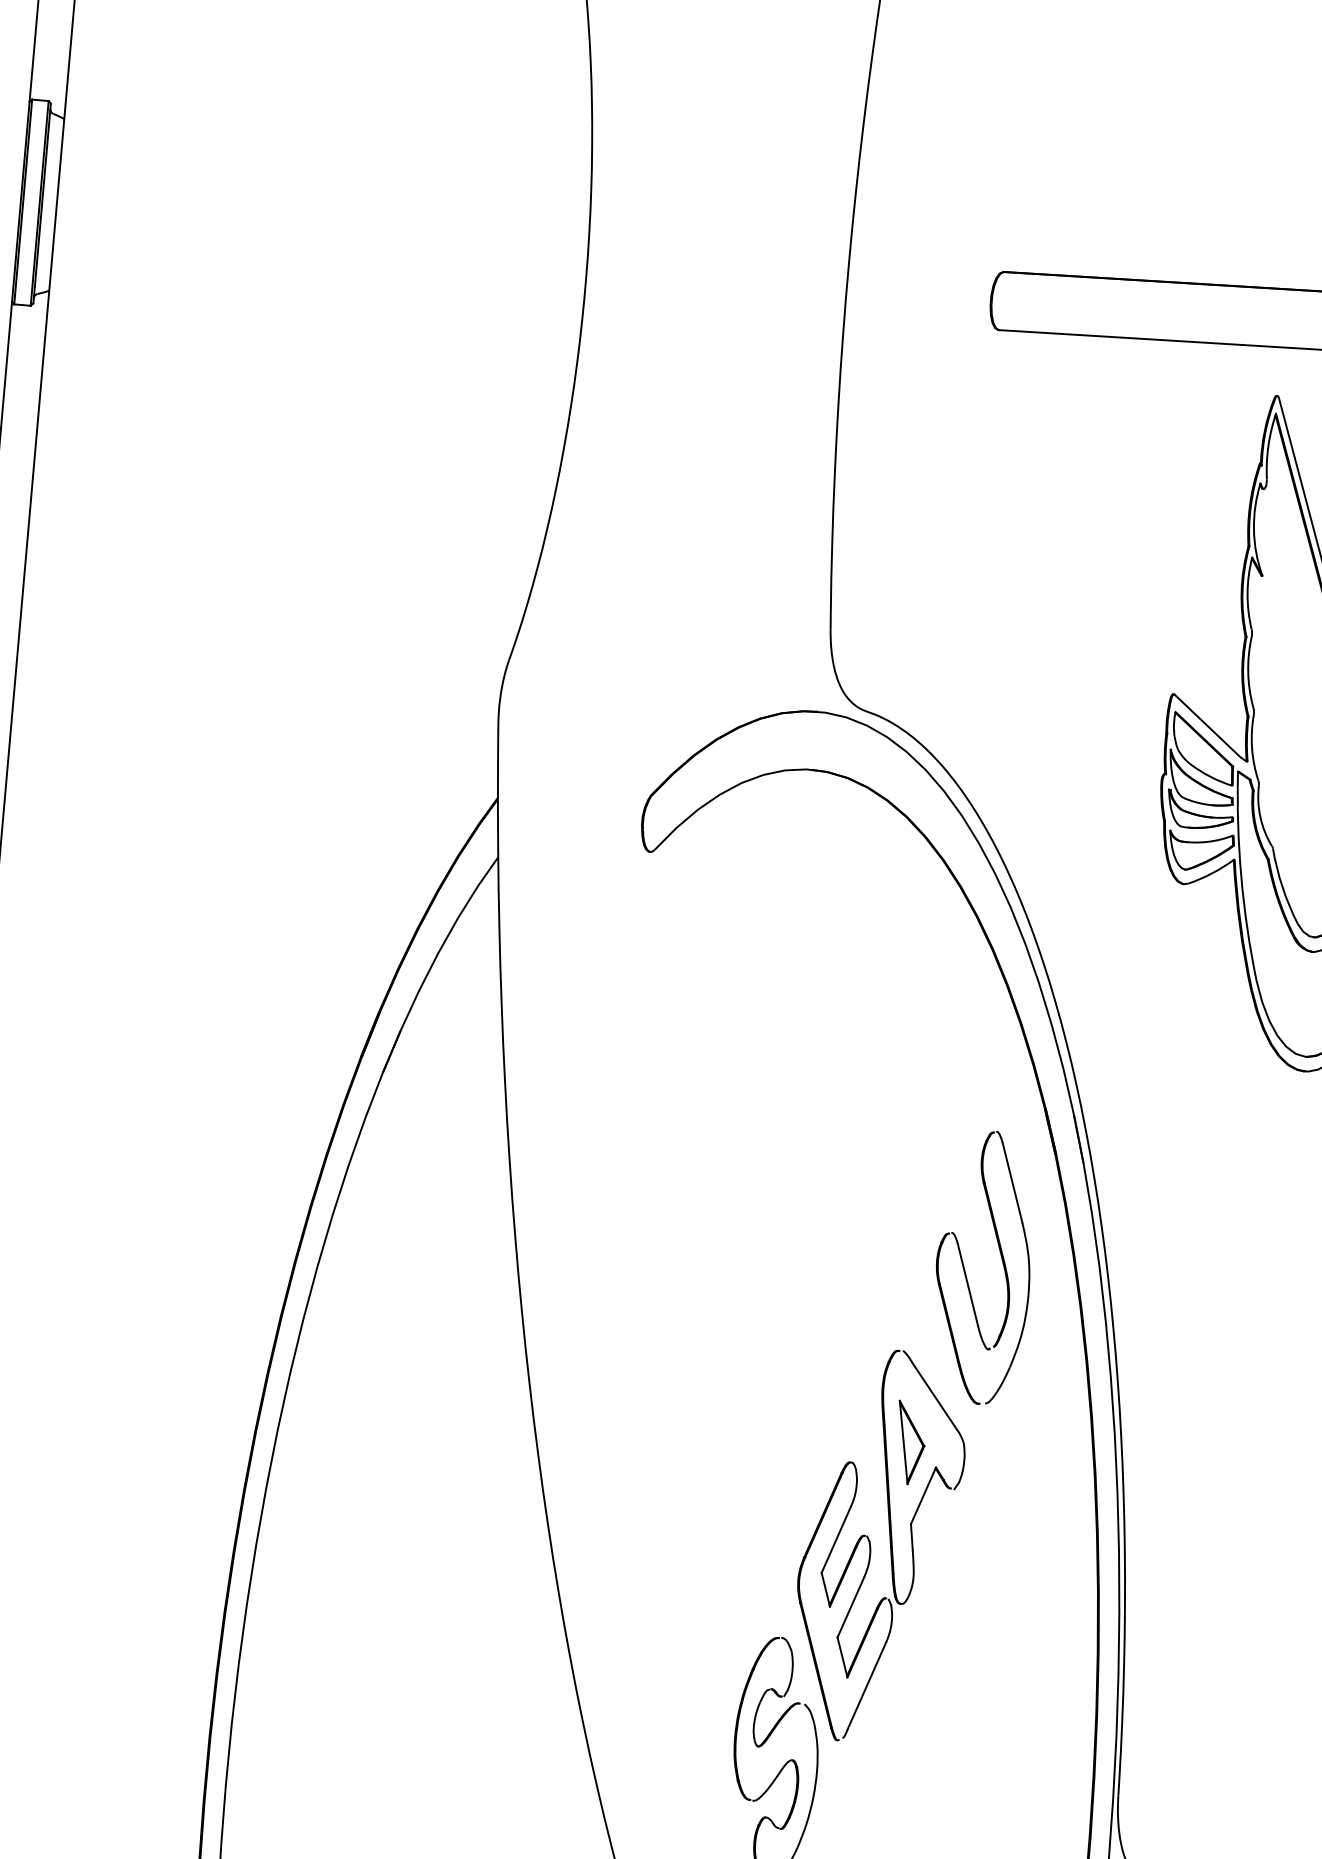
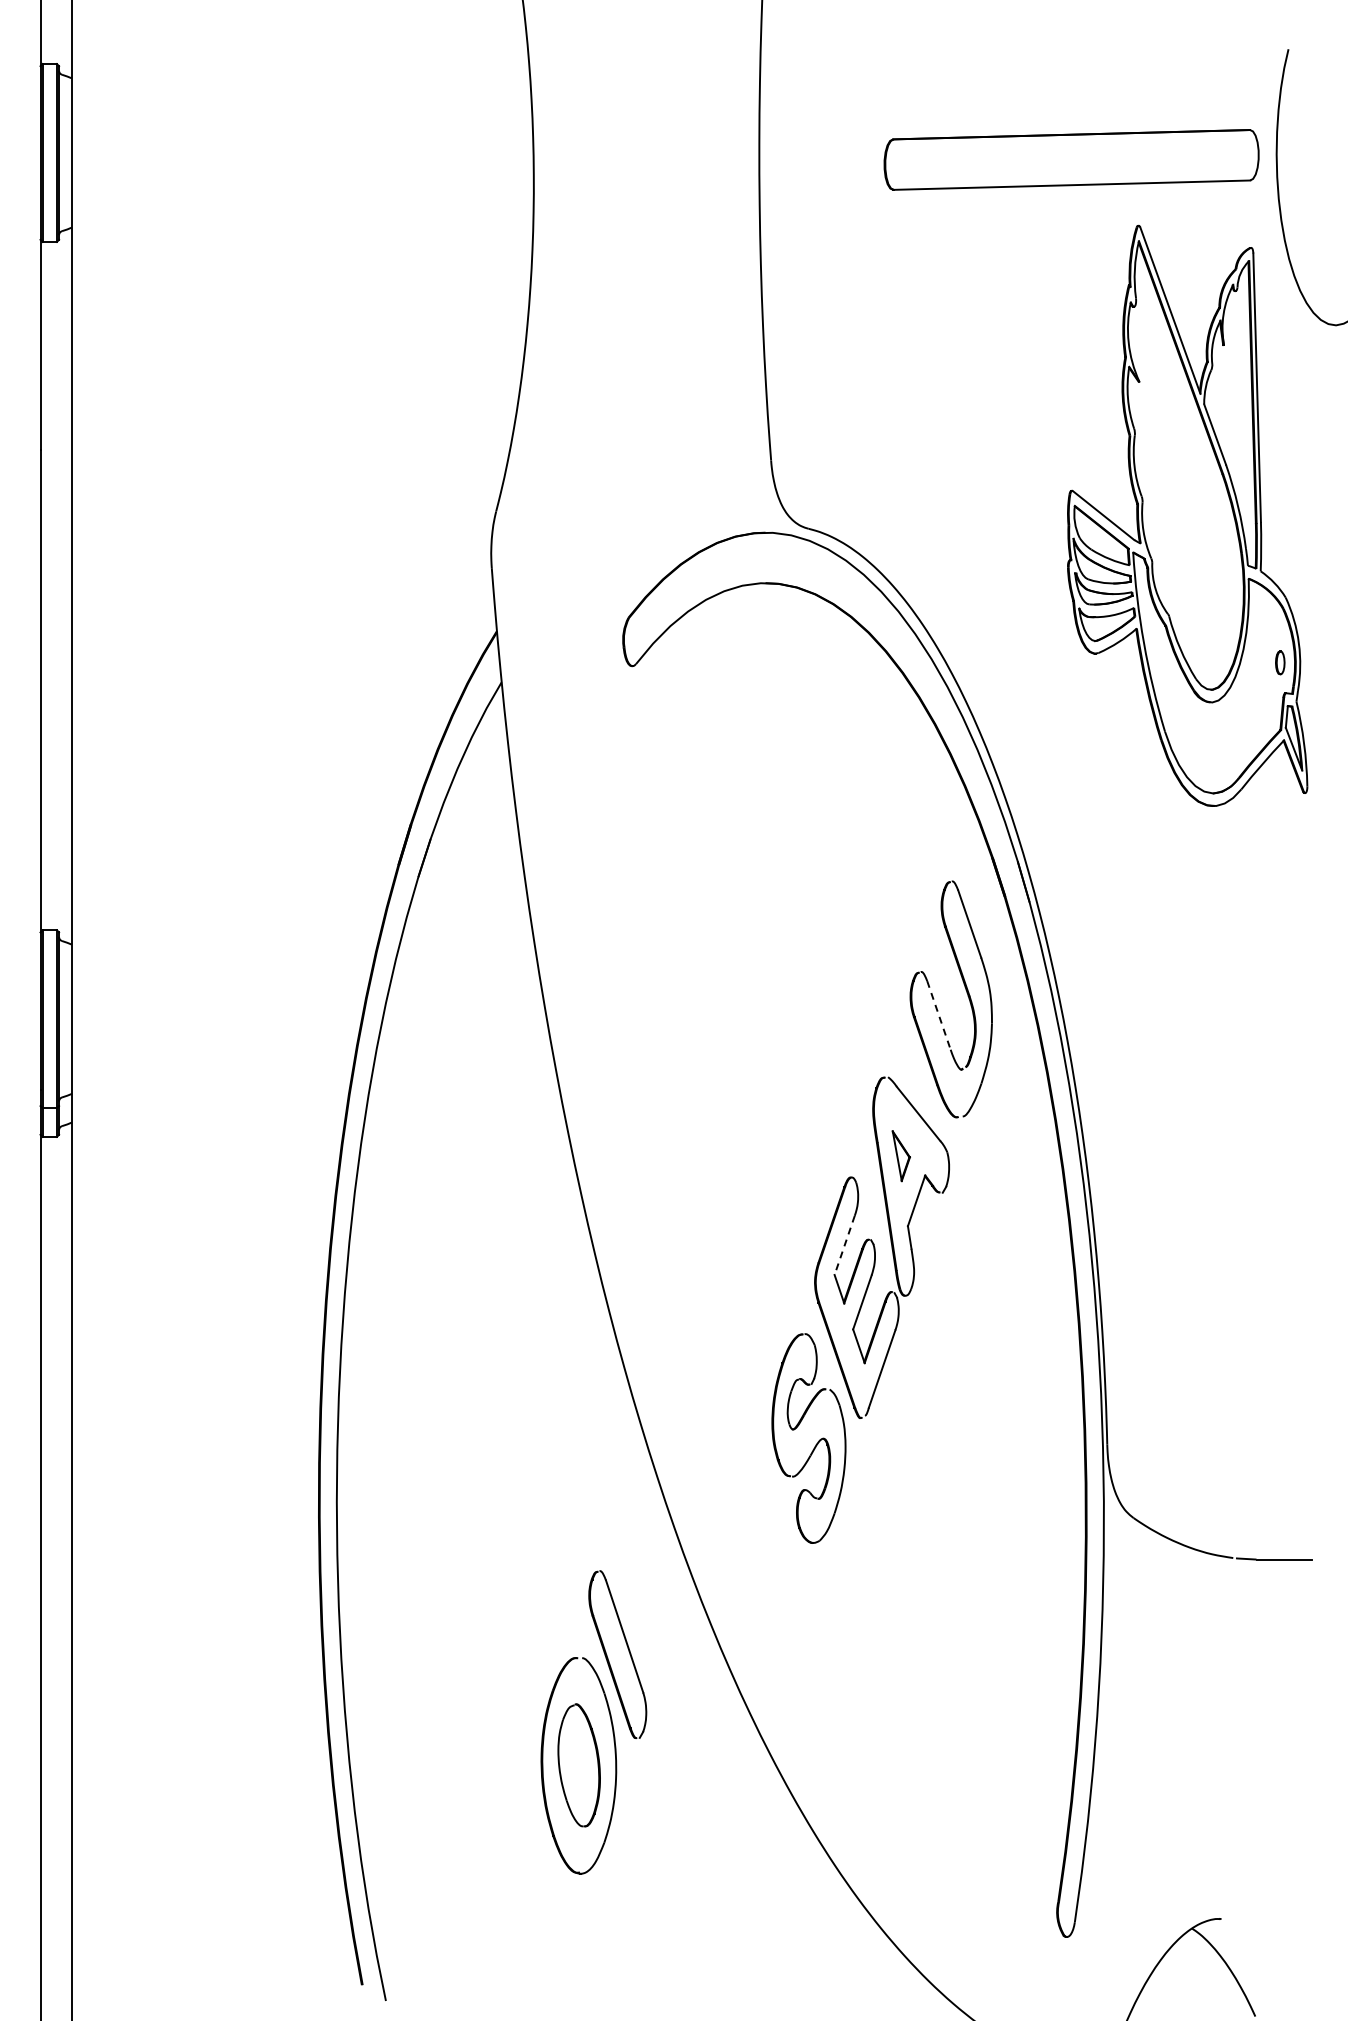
line: (968, 1284) -> (939, 1015), solid -> dashed
part: (910, 1442) -> (901, 1155), size x0.7
line: (836, 1539) -> (844, 1245), solid -> dashed

